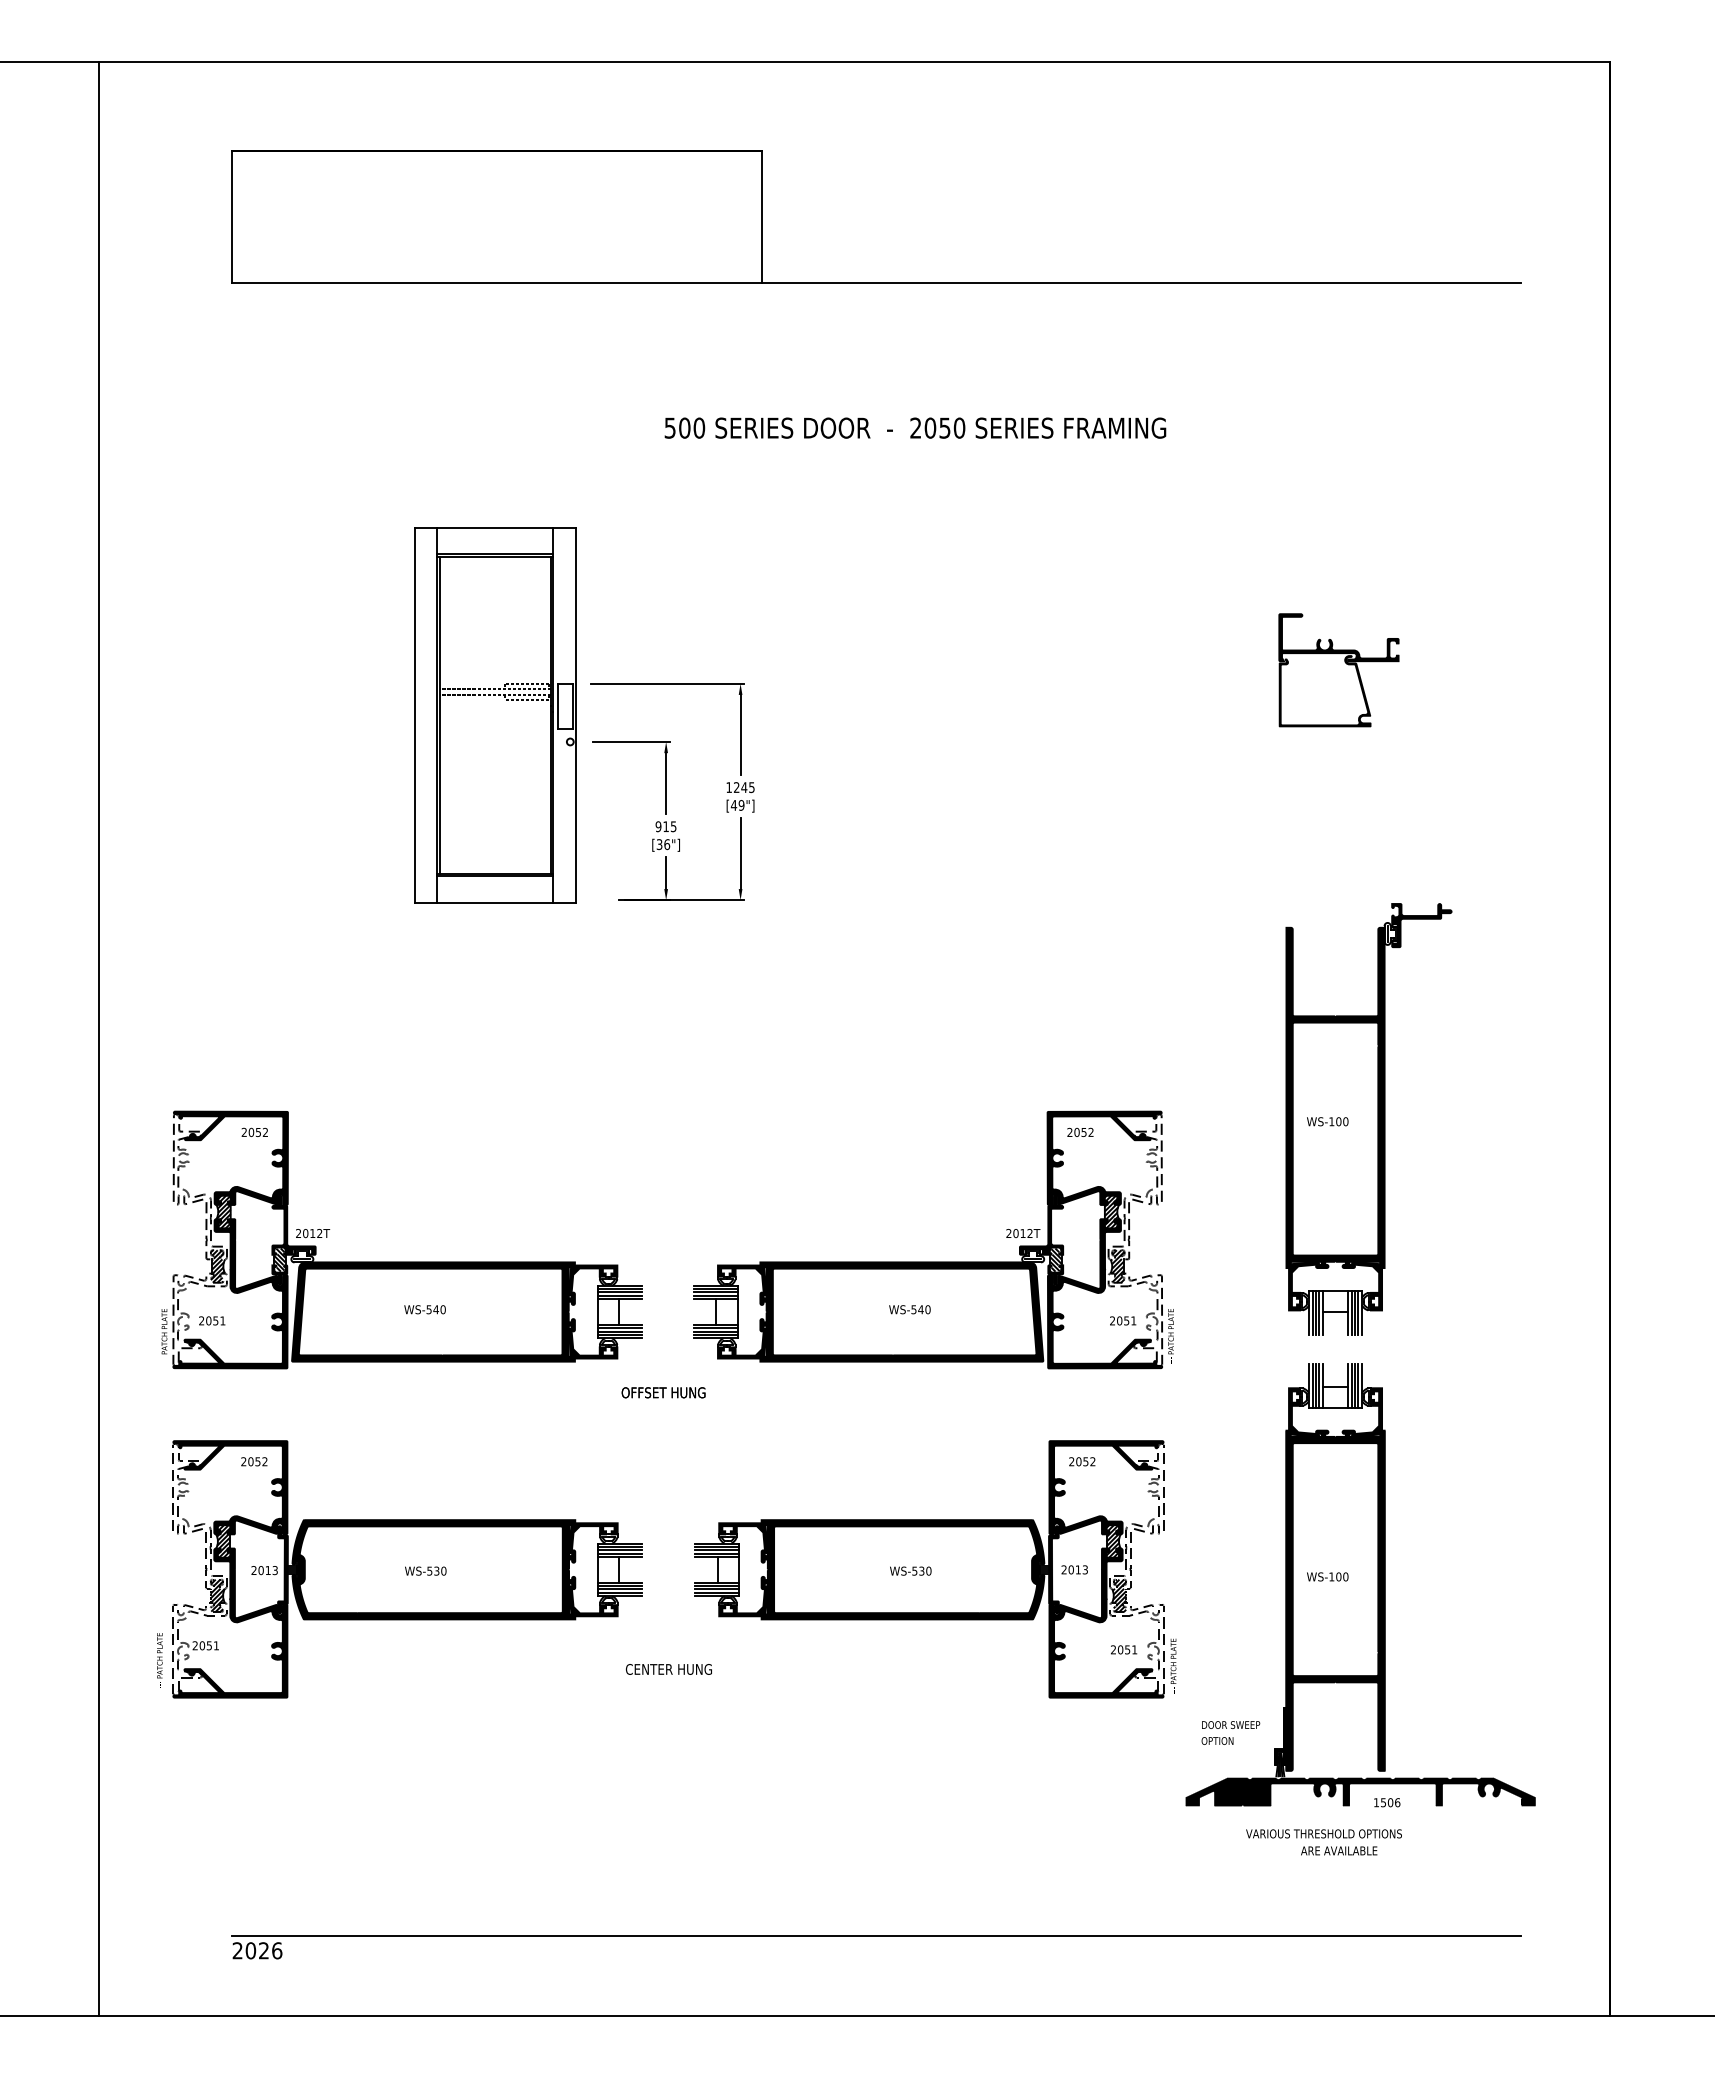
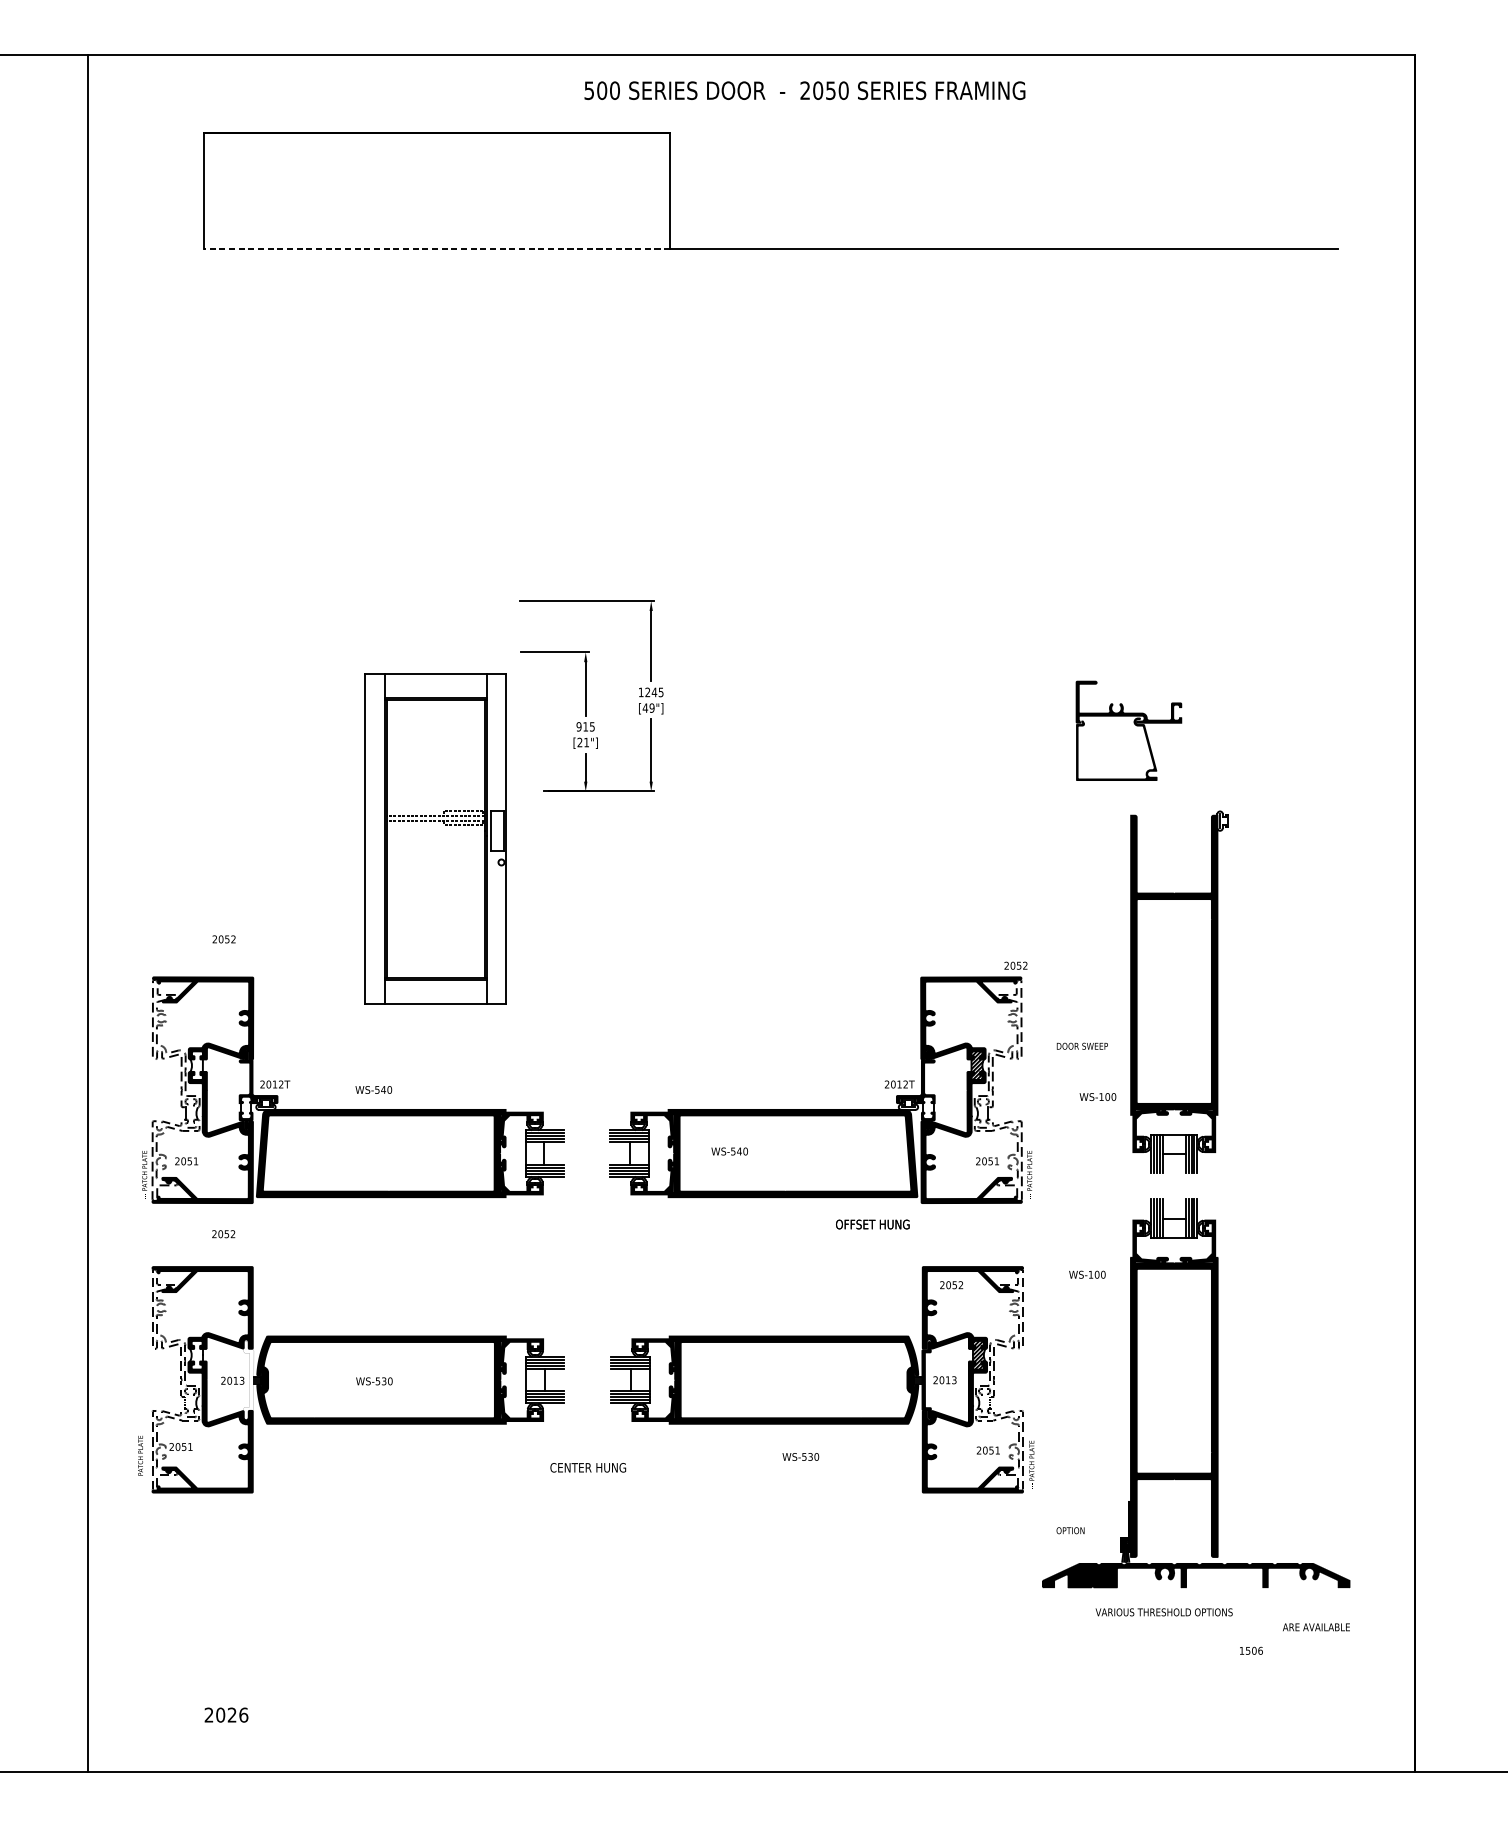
line: (496, 283) -> (436, 249), solid -> dashed
text: (915, 427) -> (804, 90), moved
part: (1338, 670) -> (1128, 731), moved
part: (495, 715) -> (435, 839), moved
text: (663, 844) -> (583, 742), [36"] -> [21"]
fill: (1421, 925) -> (1249, 813), removed
text: (1327, 1121) -> (1097, 1096), moved
text: (254, 1131) -> (223, 938), moved
text: (1080, 1131) -> (1016, 964), moved
hatch: (223, 1211) -> (196, 1065), removed
hatch: (279, 1259) -> (245, 1107), removed
hatch: (1055, 1259) -> (928, 1107), removed
hatch: (217, 1266) -> (191, 1113), removed
hatch: (1117, 1266) -> (982, 1113), removed
text: (424, 1309) -> (373, 1089), moved
text: (909, 1309) -> (729, 1151), moved
text: (663, 1392) -> (872, 1224), moved
text: (254, 1461) -> (223, 1233), moved
hatch: (223, 1541) -> (196, 1355), removed
fill: (282, 1569) -> (248, 1379), removed
text: (910, 1570) -> (800, 1456), moved
text: (1327, 1576) -> (1087, 1274), moved
hatch: (217, 1595) -> (191, 1402), removed
hatch: (1119, 1595) -> (984, 1402), removed
text: (1231, 1724) -> (1082, 1045), moved
text: (1387, 1802) -> (1251, 1650), moved
text: (1339, 1850) -> (1316, 1626), moved
line: (876, 1935) -> (770, 1701), removed

